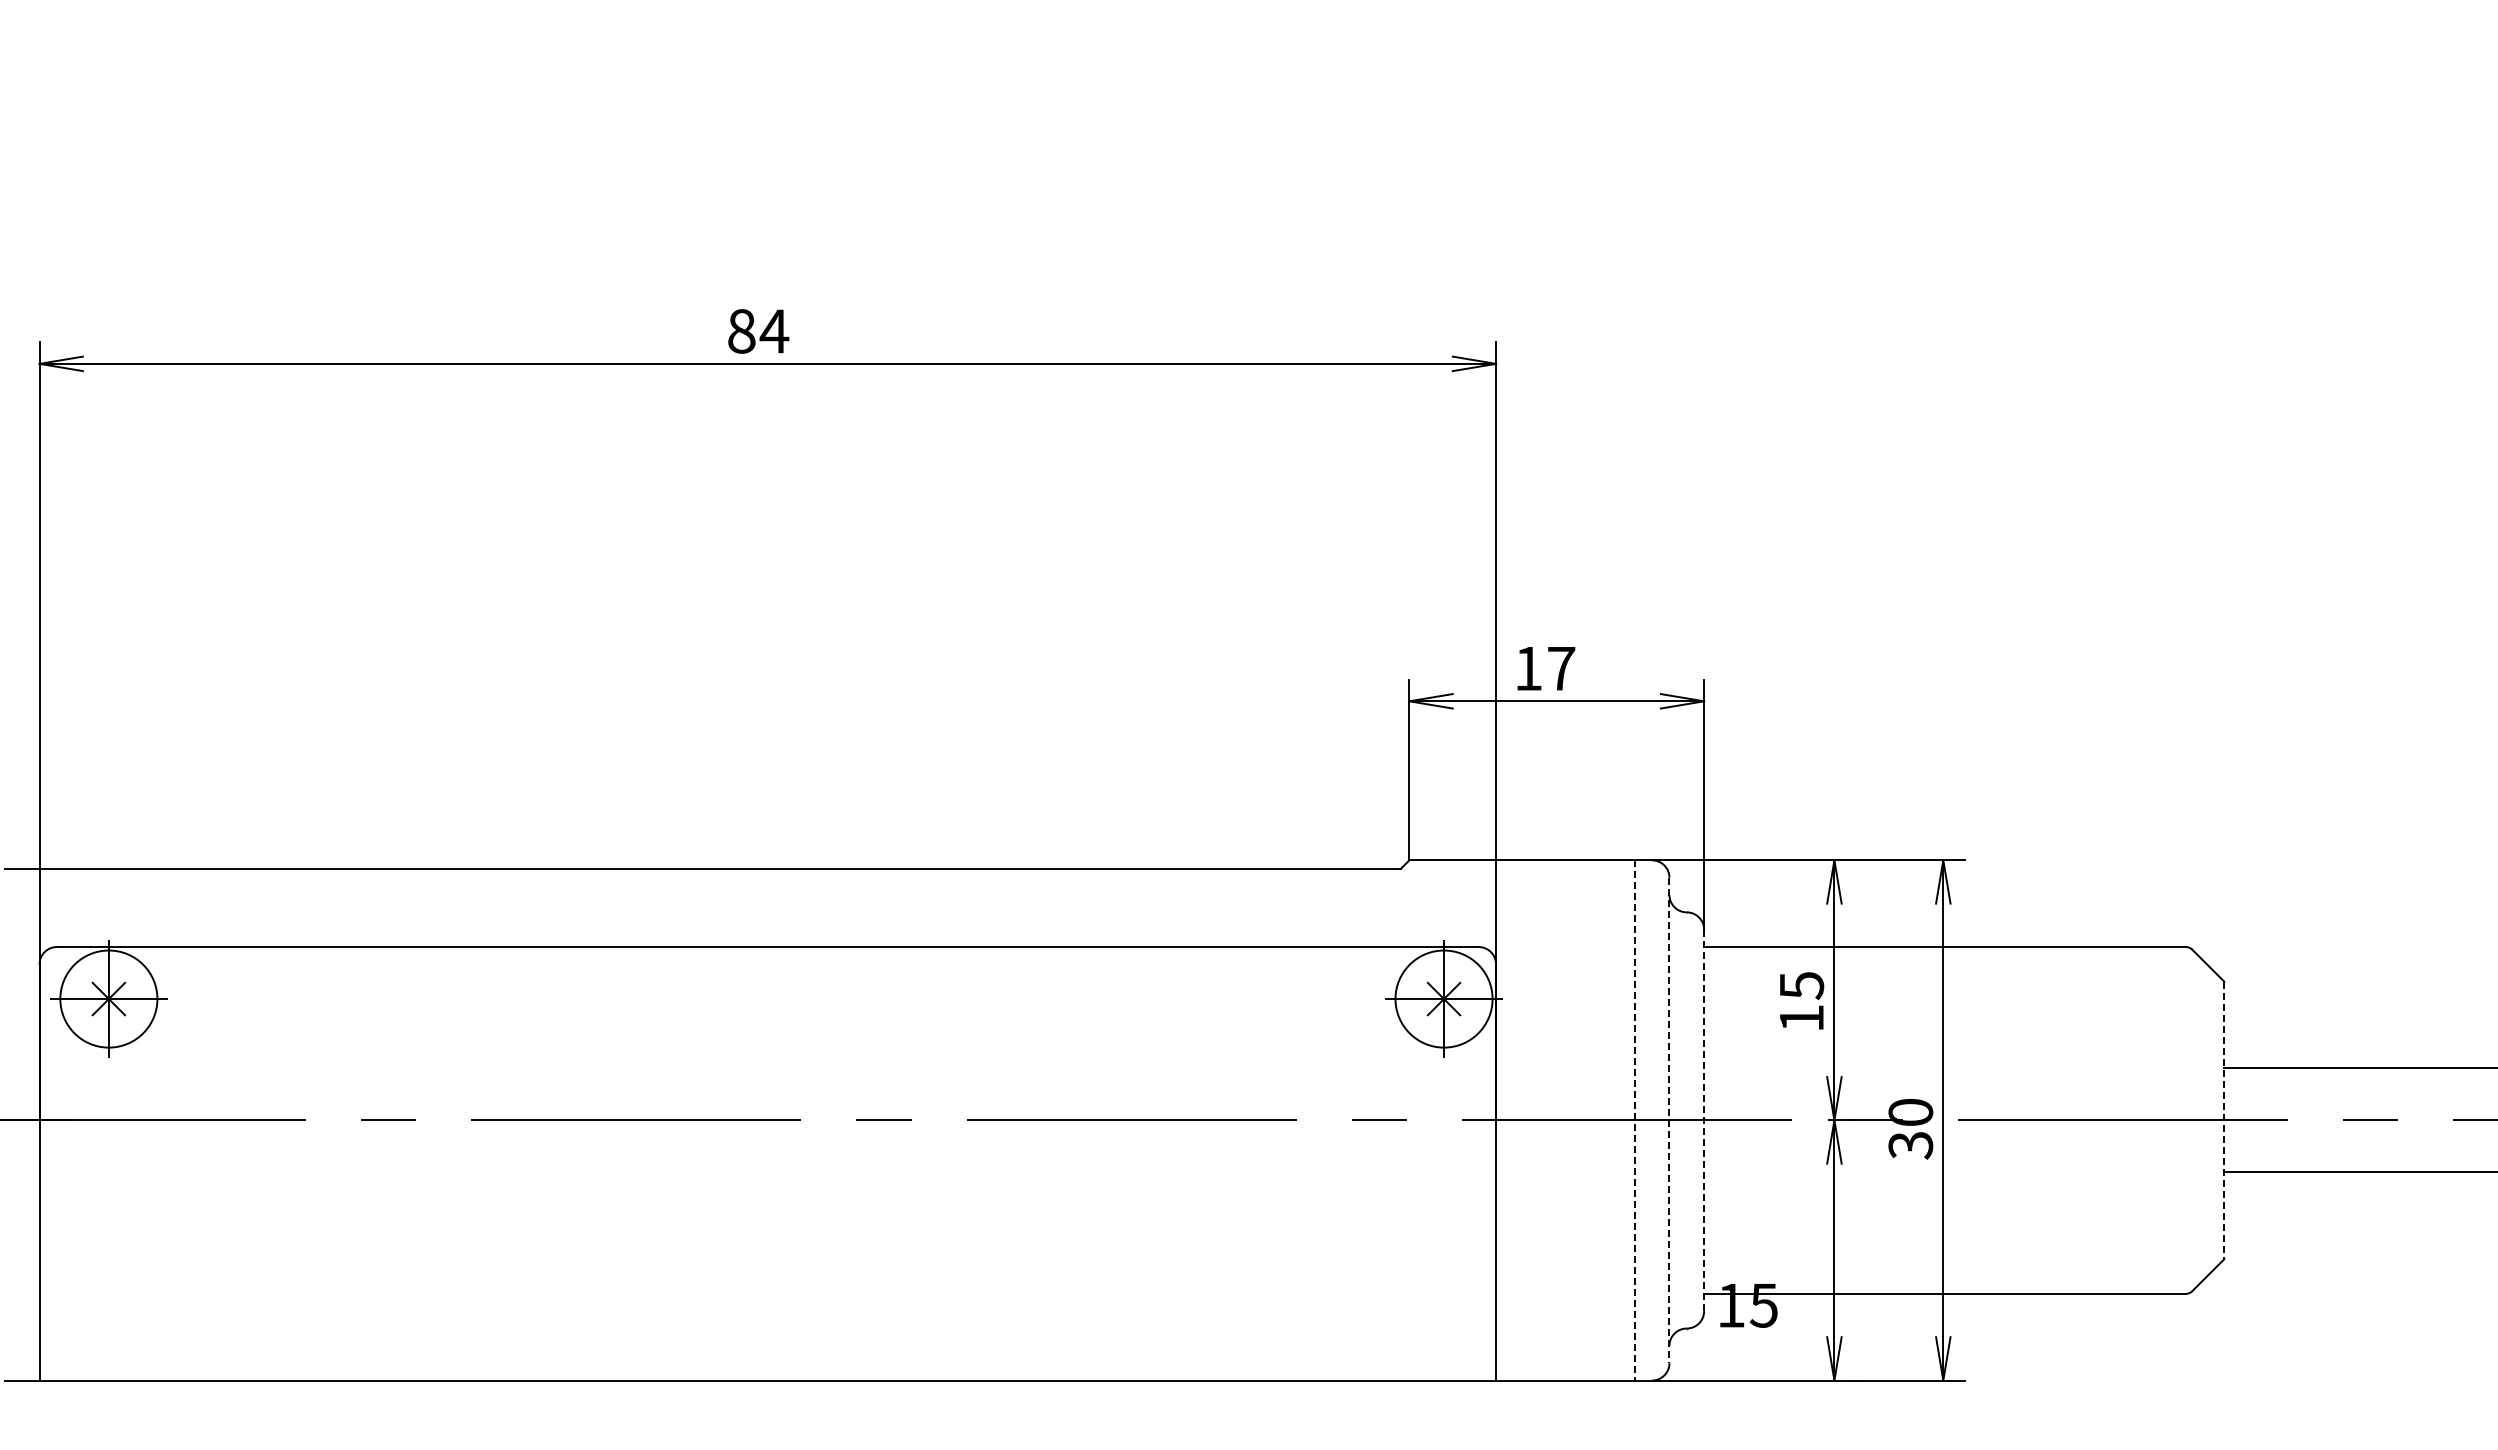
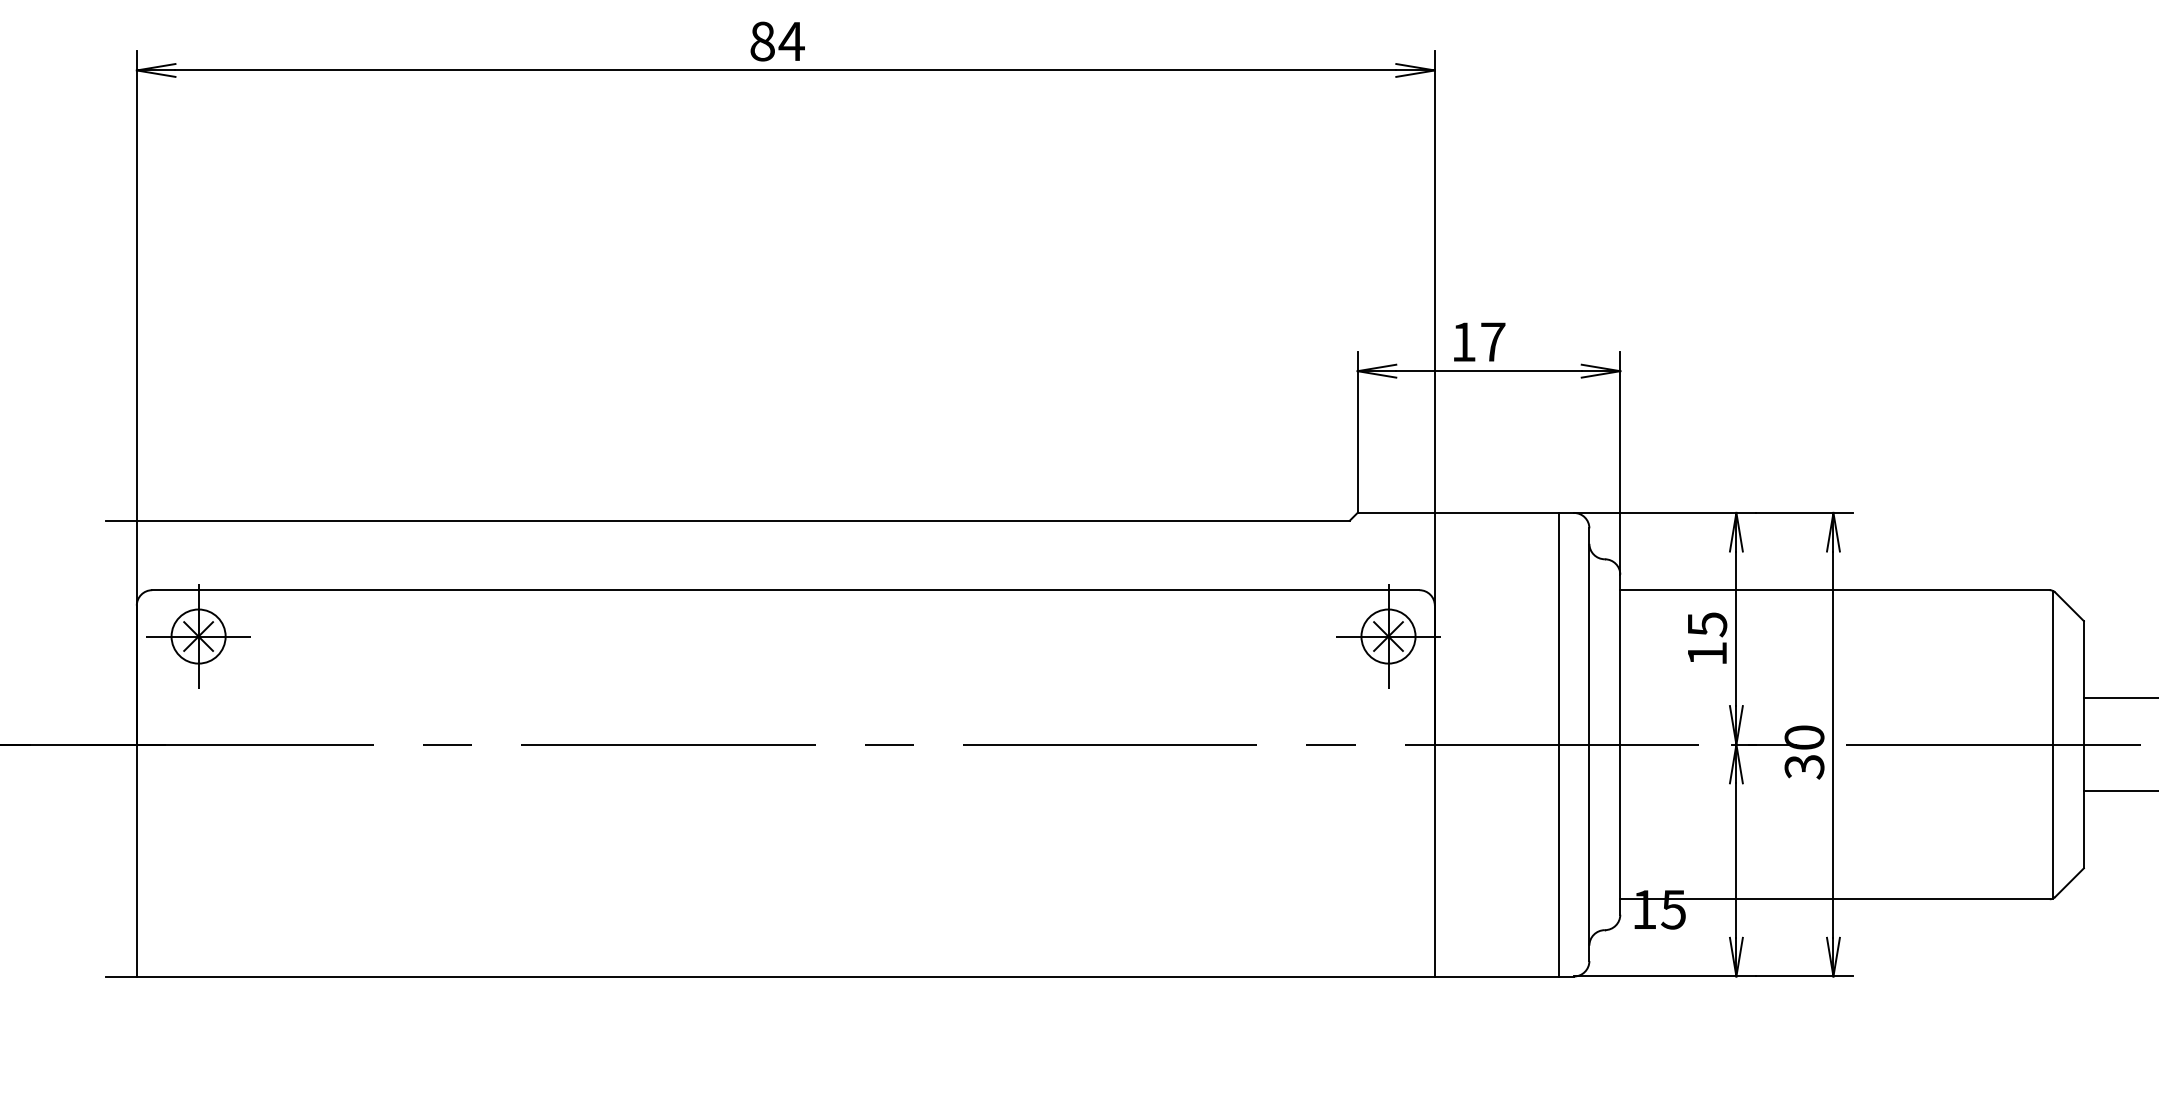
circle: (108, 998) -> (198, 636), size x0.62
circle: (1443, 998) -> (1388, 636), size x0.62
line: (1634, 1120) -> (1558, 744), dashed -> solid
line: (1669, 1120) -> (1589, 744), dashed -> solid
line: (1704, 1120) -> (1620, 744), dashed -> solid
line: (2189, 1120) -> (2052, 744), added
line: (2224, 1120) -> (2084, 744), dashed -> solid

